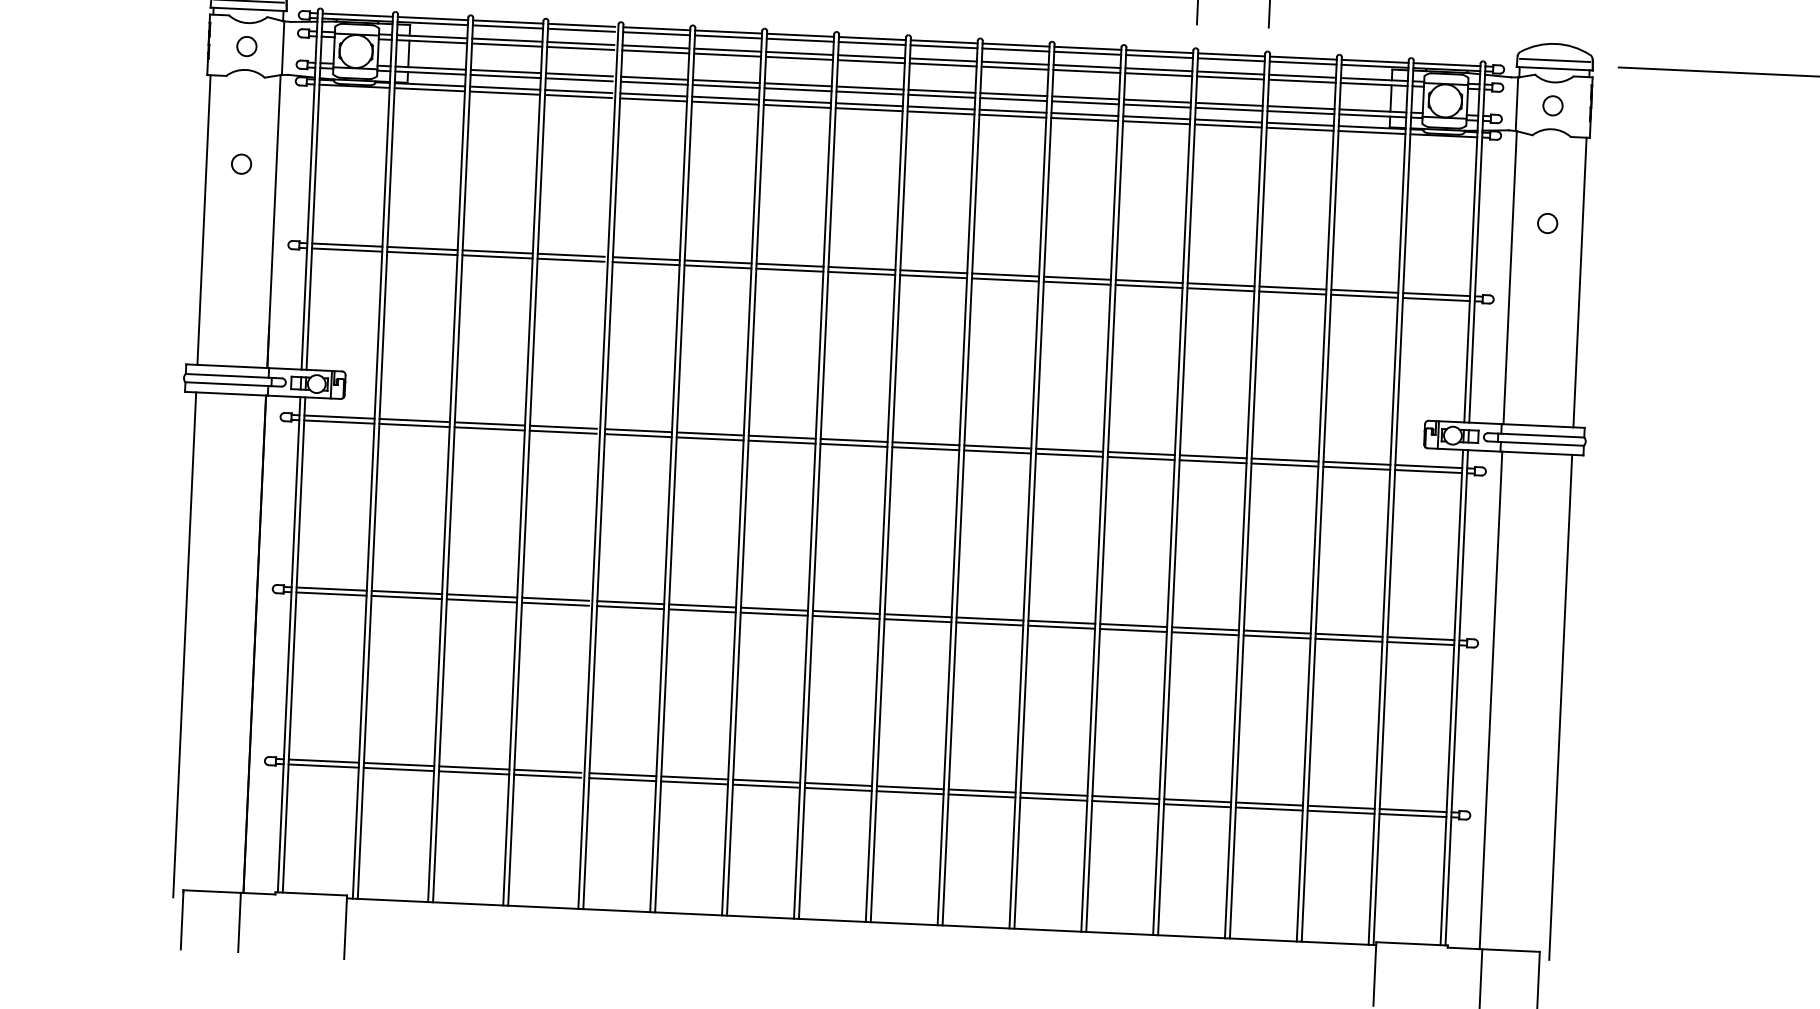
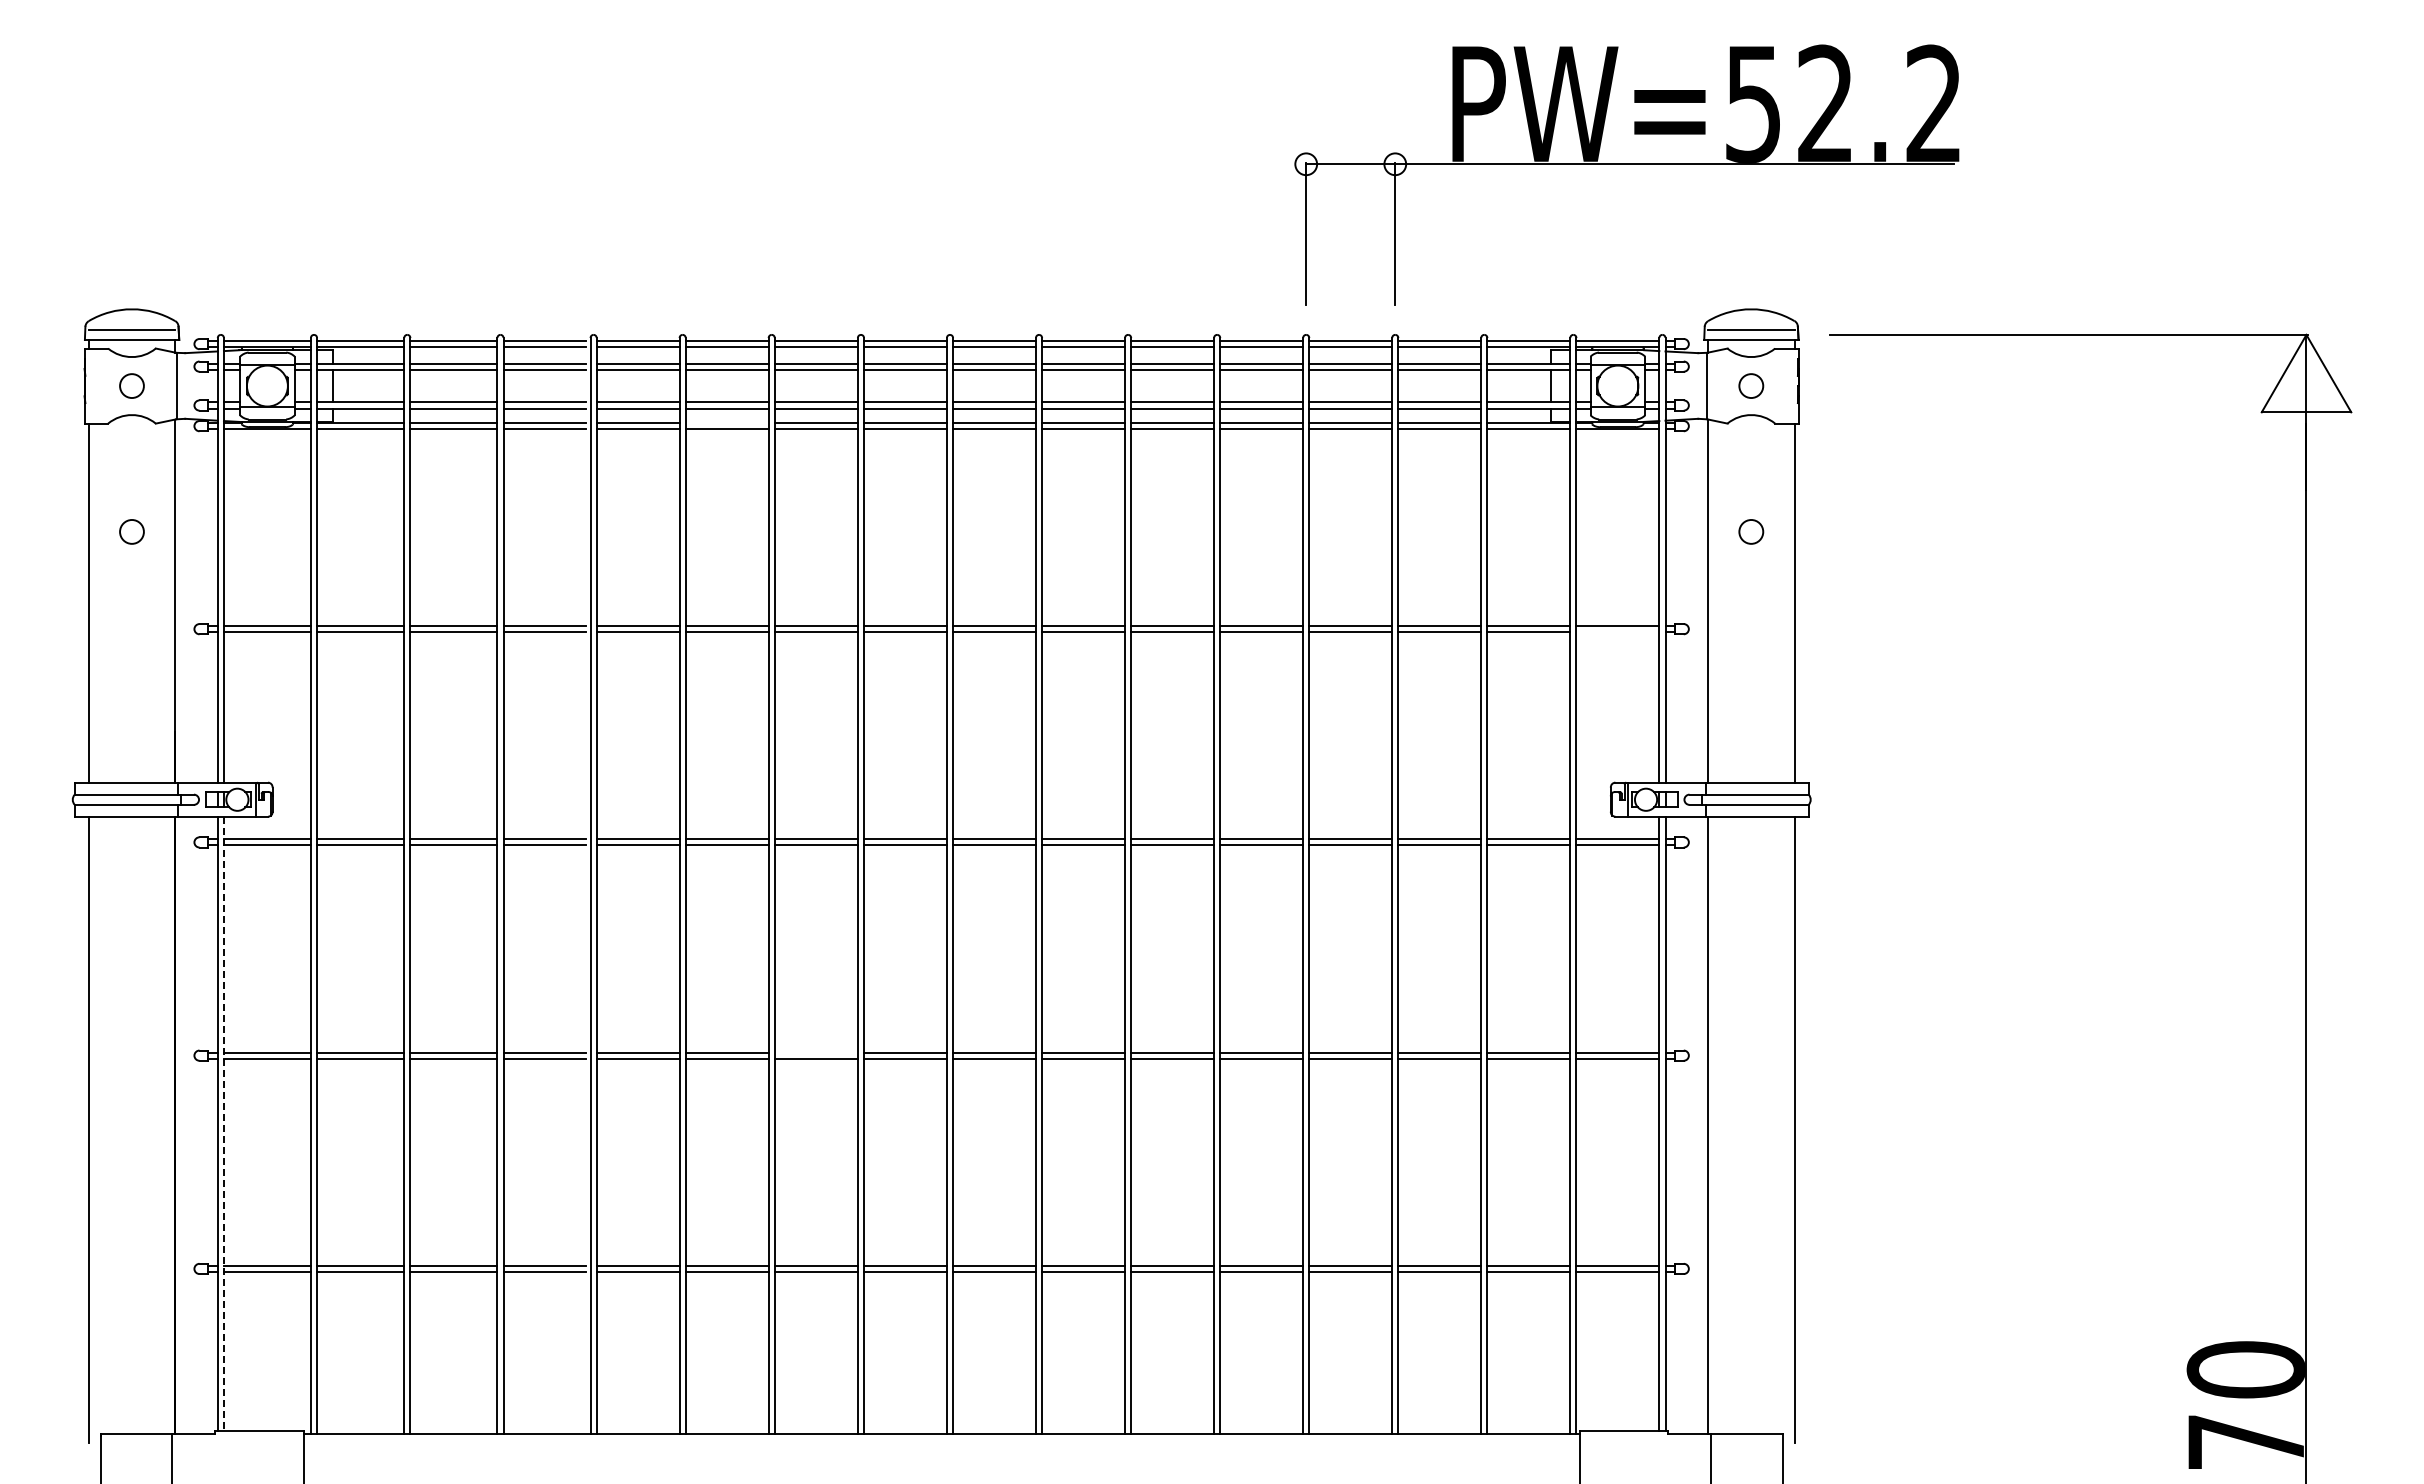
line: (725, 98) -> (726, 423), removed
line: (1436, 299) -> (1617, 632), removed
line: (773, 609) -> (815, 1052), removed
line: (293, 644) -> (223, 1123), solid -> dashed

